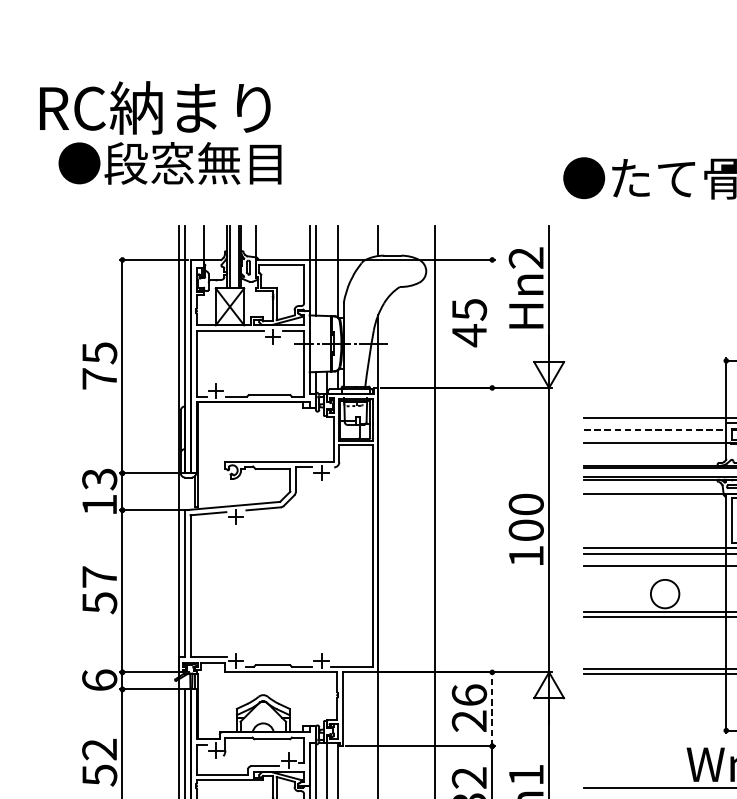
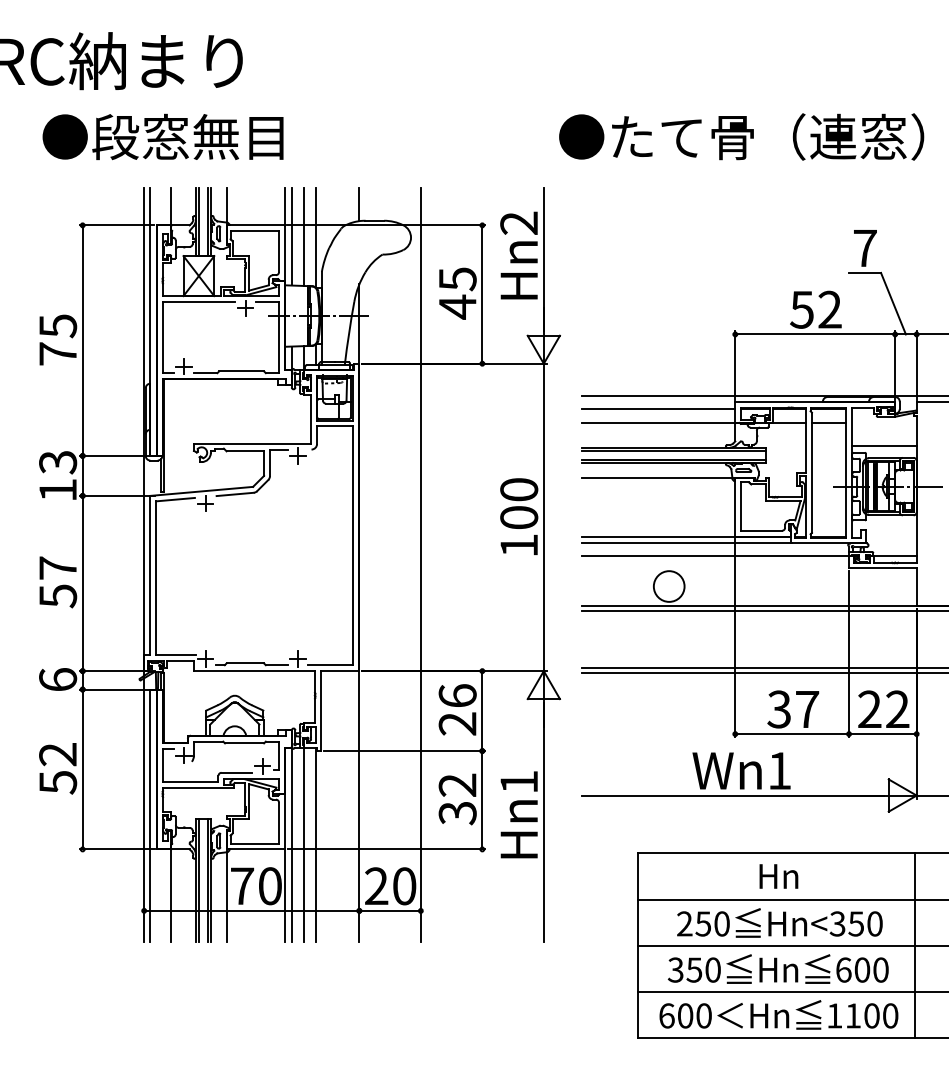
text: (169, 162) -> (162, 136), moved
line: (327, 270) -> (304, 236), added
line: (492, 323) -> (482, 294), added
line: (655, 429) -> (658, 408), dashed -> solid
line: (492, 709) -> (482, 711), dashed -> solid

